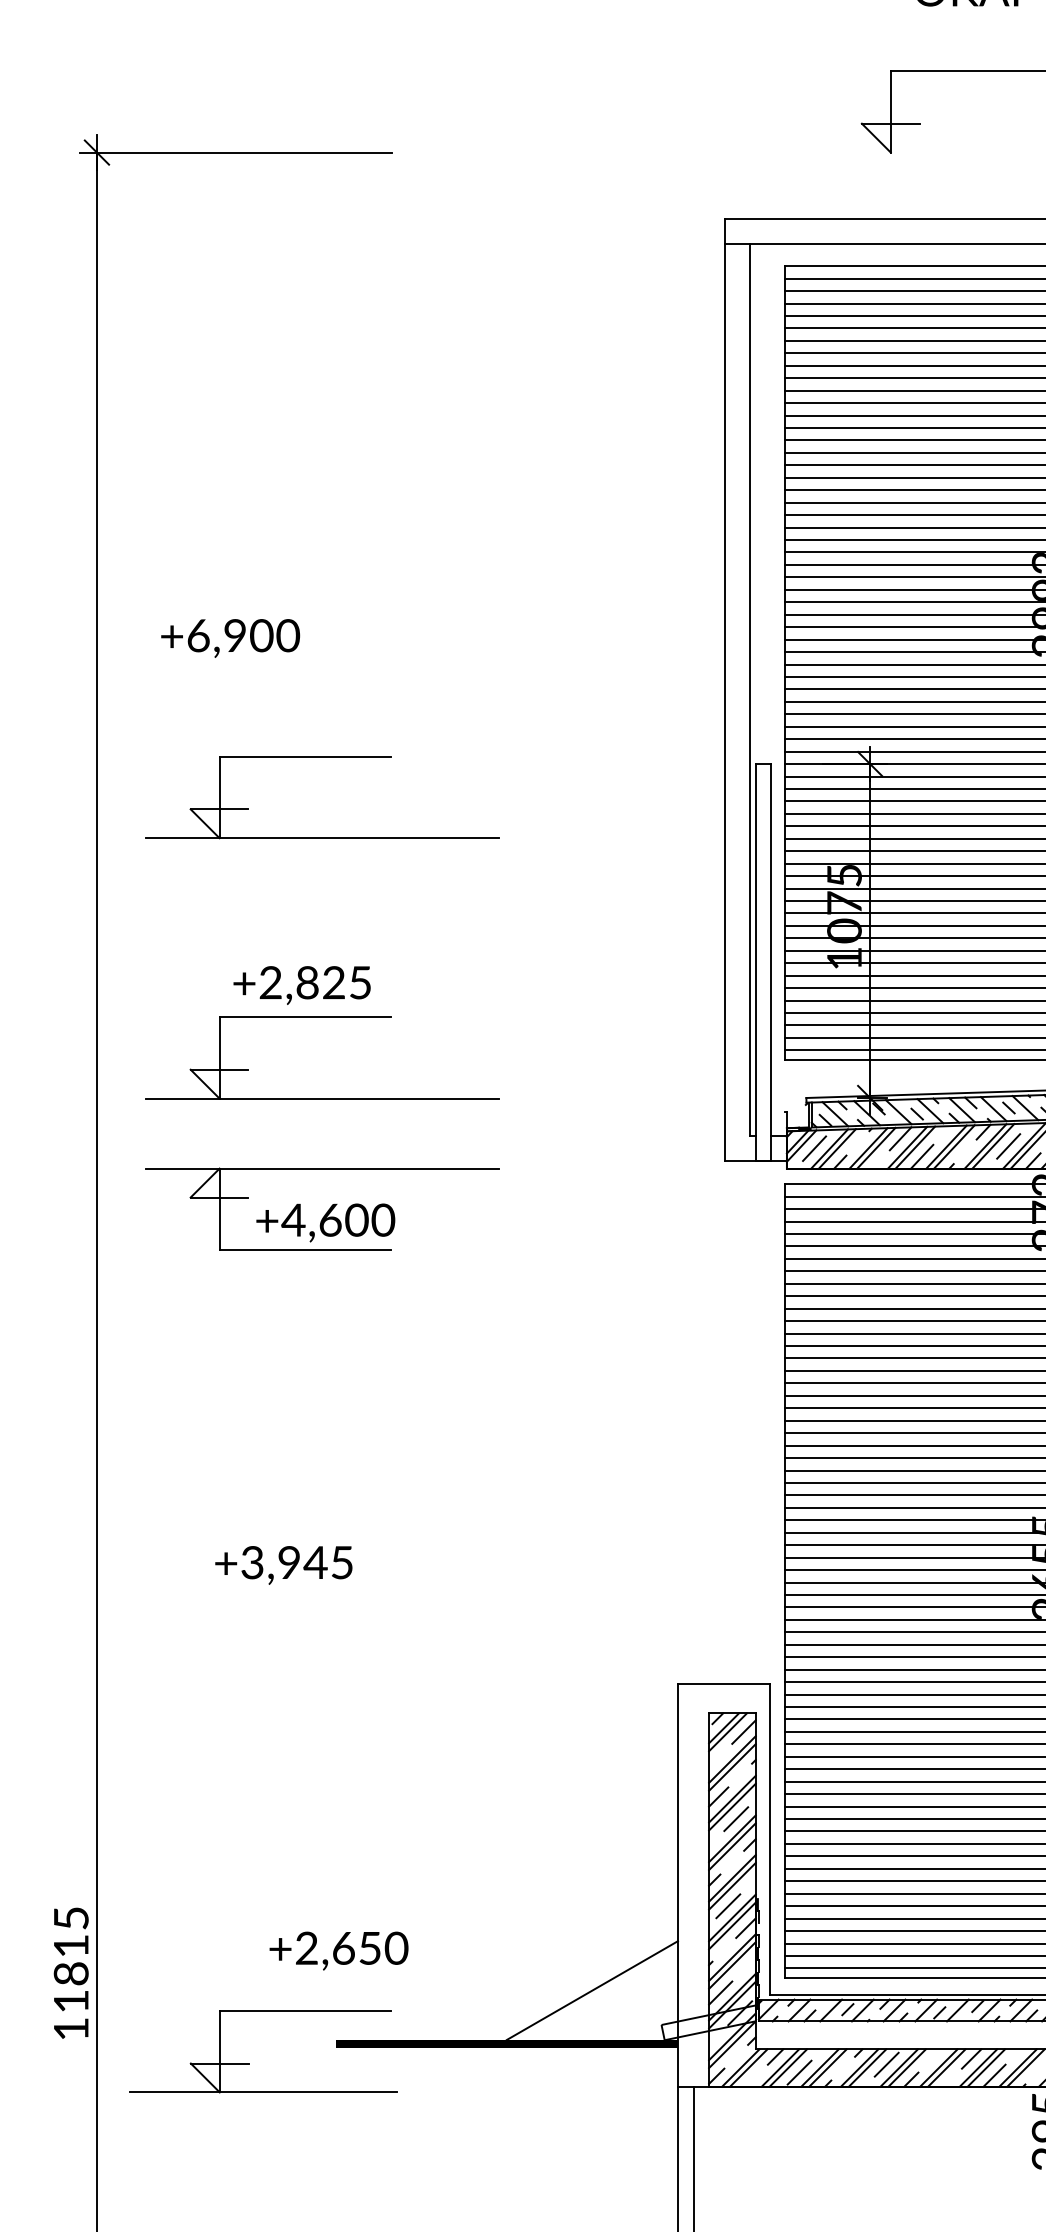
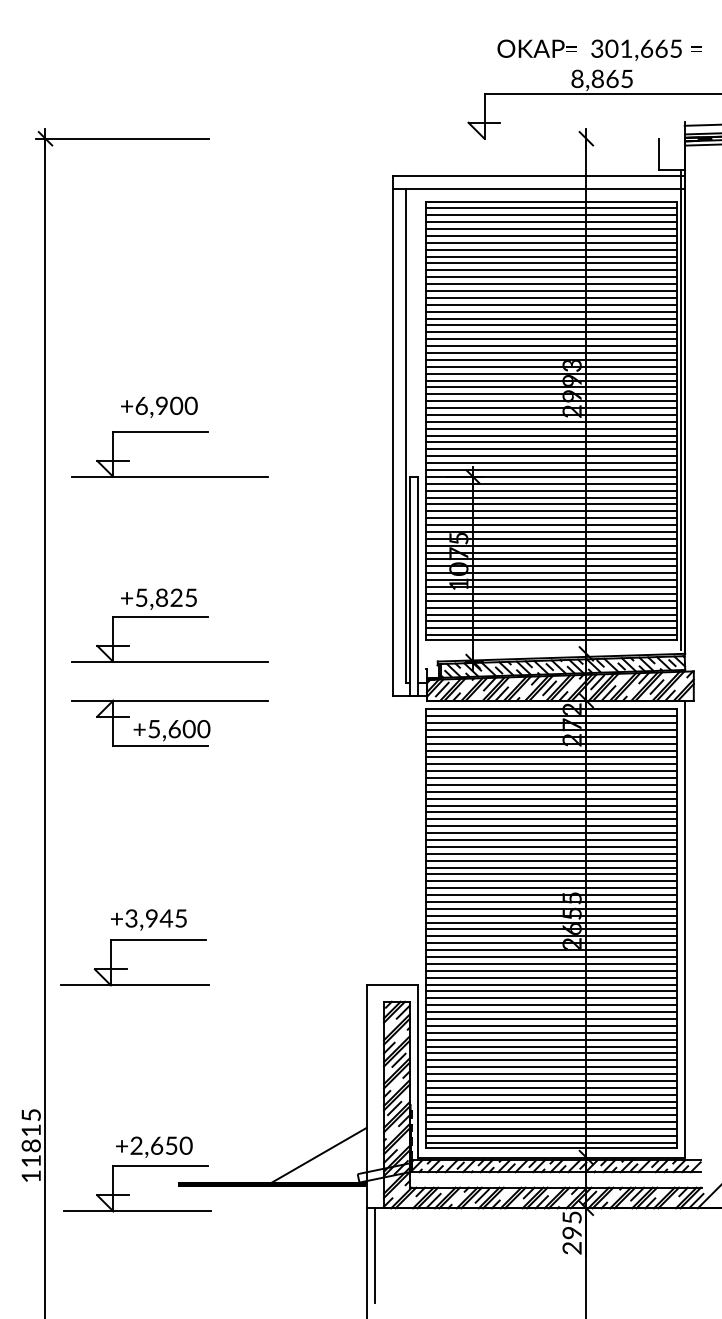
text: (230, 636) -> (159, 406), moved
part: (321, 757) -> (169, 432), moved
text: (270, 982) -> (141, 597), +2,825 -> +5,825
text: (292, 1220) -> (153, 729), +4,600 -> +5,600
part: (245, 1653) -> (127, 968), added
text: (339, 1949) -> (154, 1146), moved

